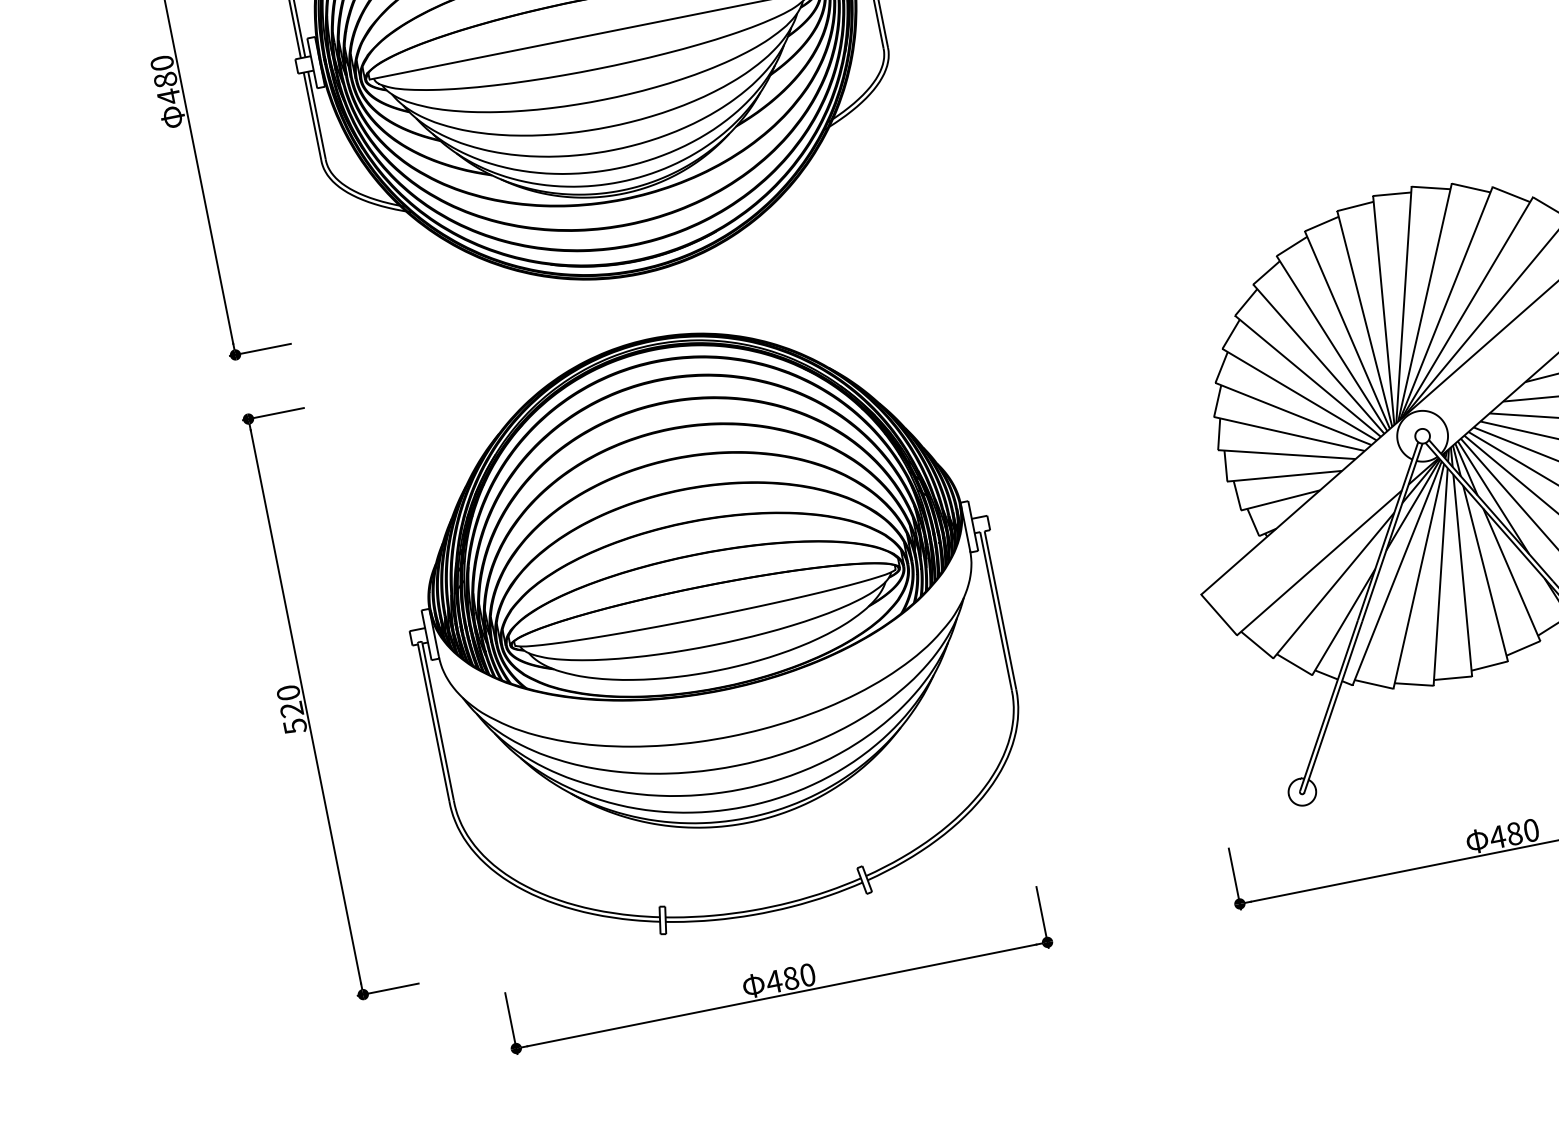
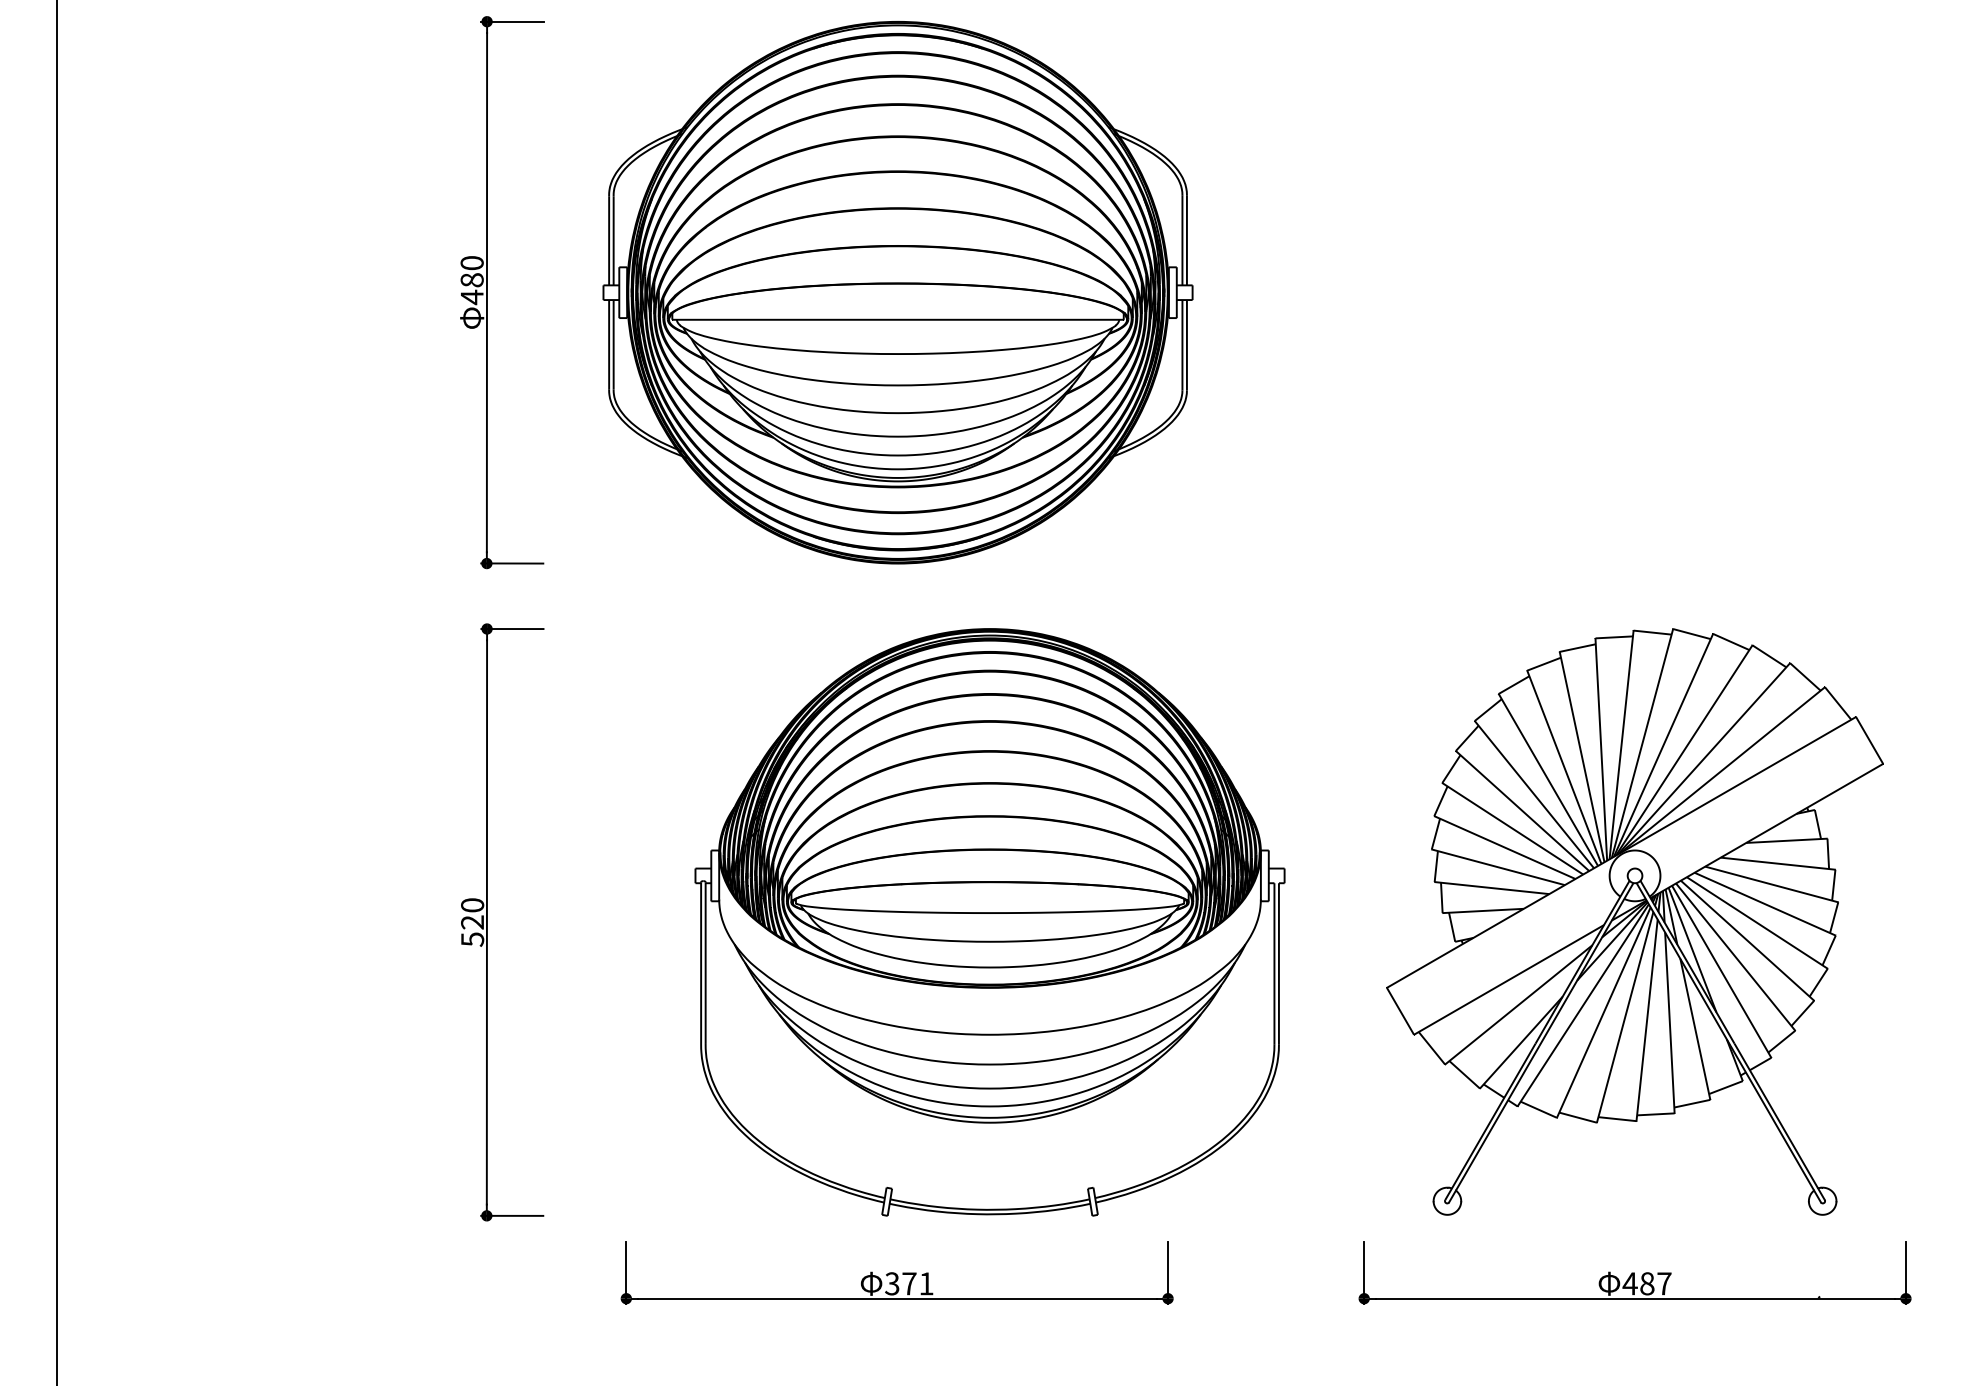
part: (708, 626) -> (989, 922), moved
text: (1531, 830) -> (1664, 1283), 480 -> 487
text: (790, 978) -> (908, 1283), 480 -> 371

